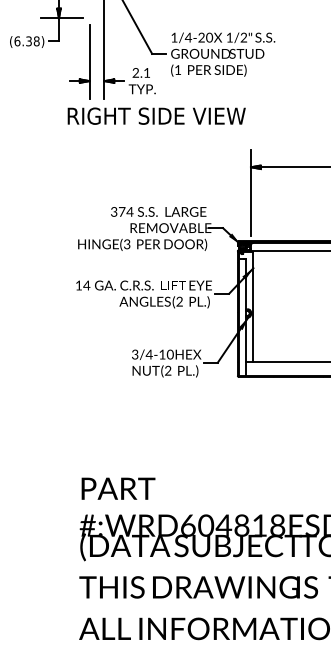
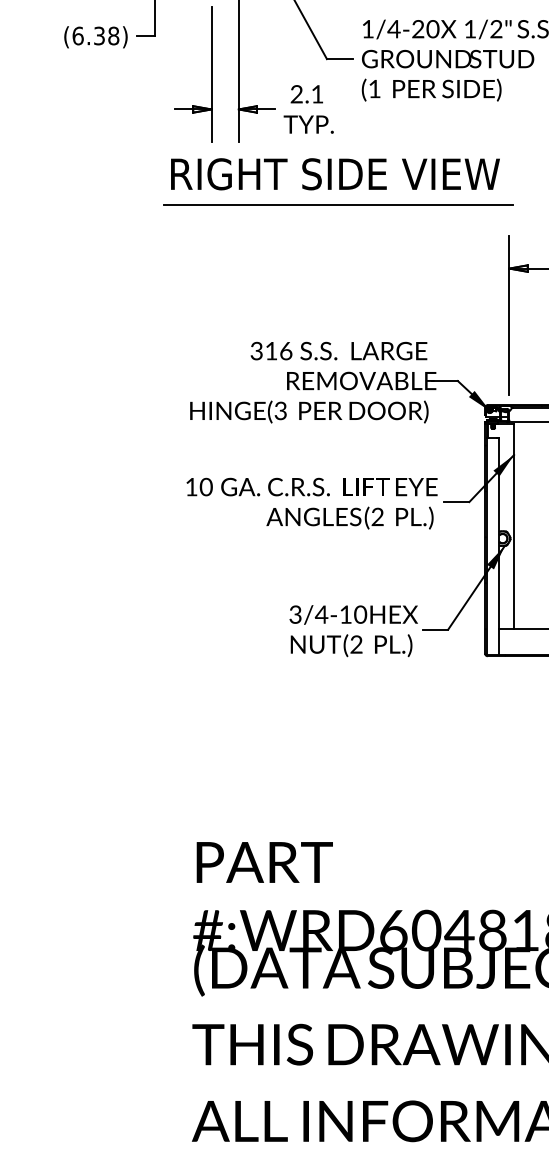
line: (158, 132) -> (338, 204), added
text: (126, 211) -> (279, 350), 374 -> 316
text: (86, 285) -> (205, 486), 14 -> 10

